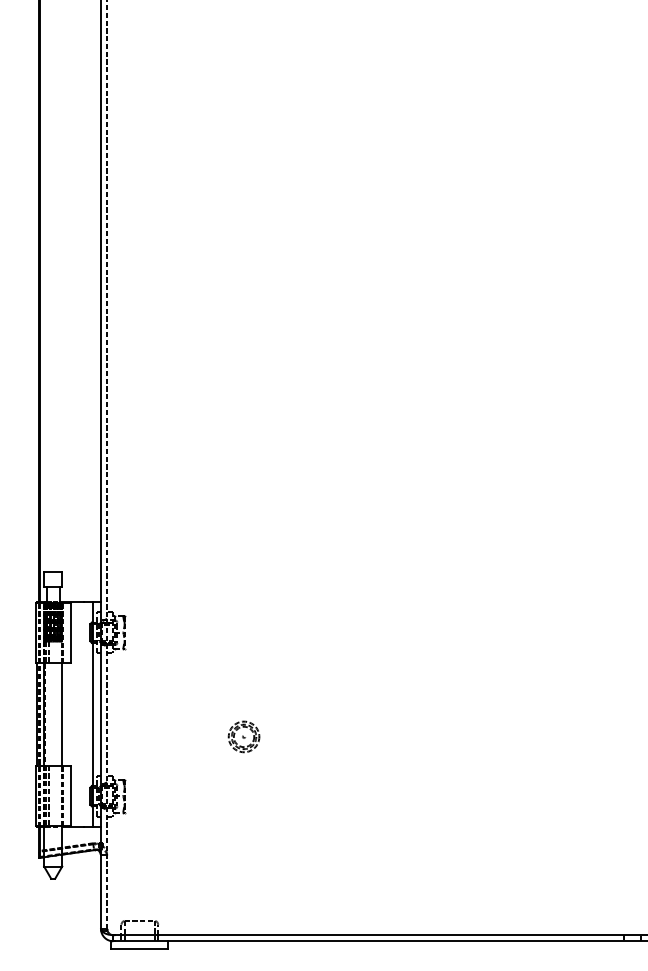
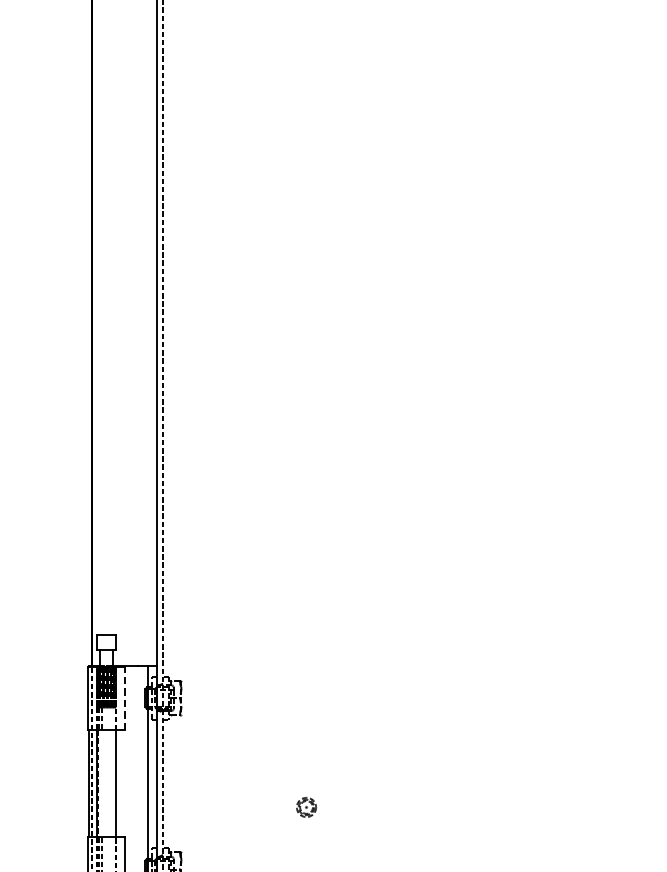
line: (70, 632) -> (124, 697), solid -> dashed
part: (243, 736) -> (305, 806), size x0.6

